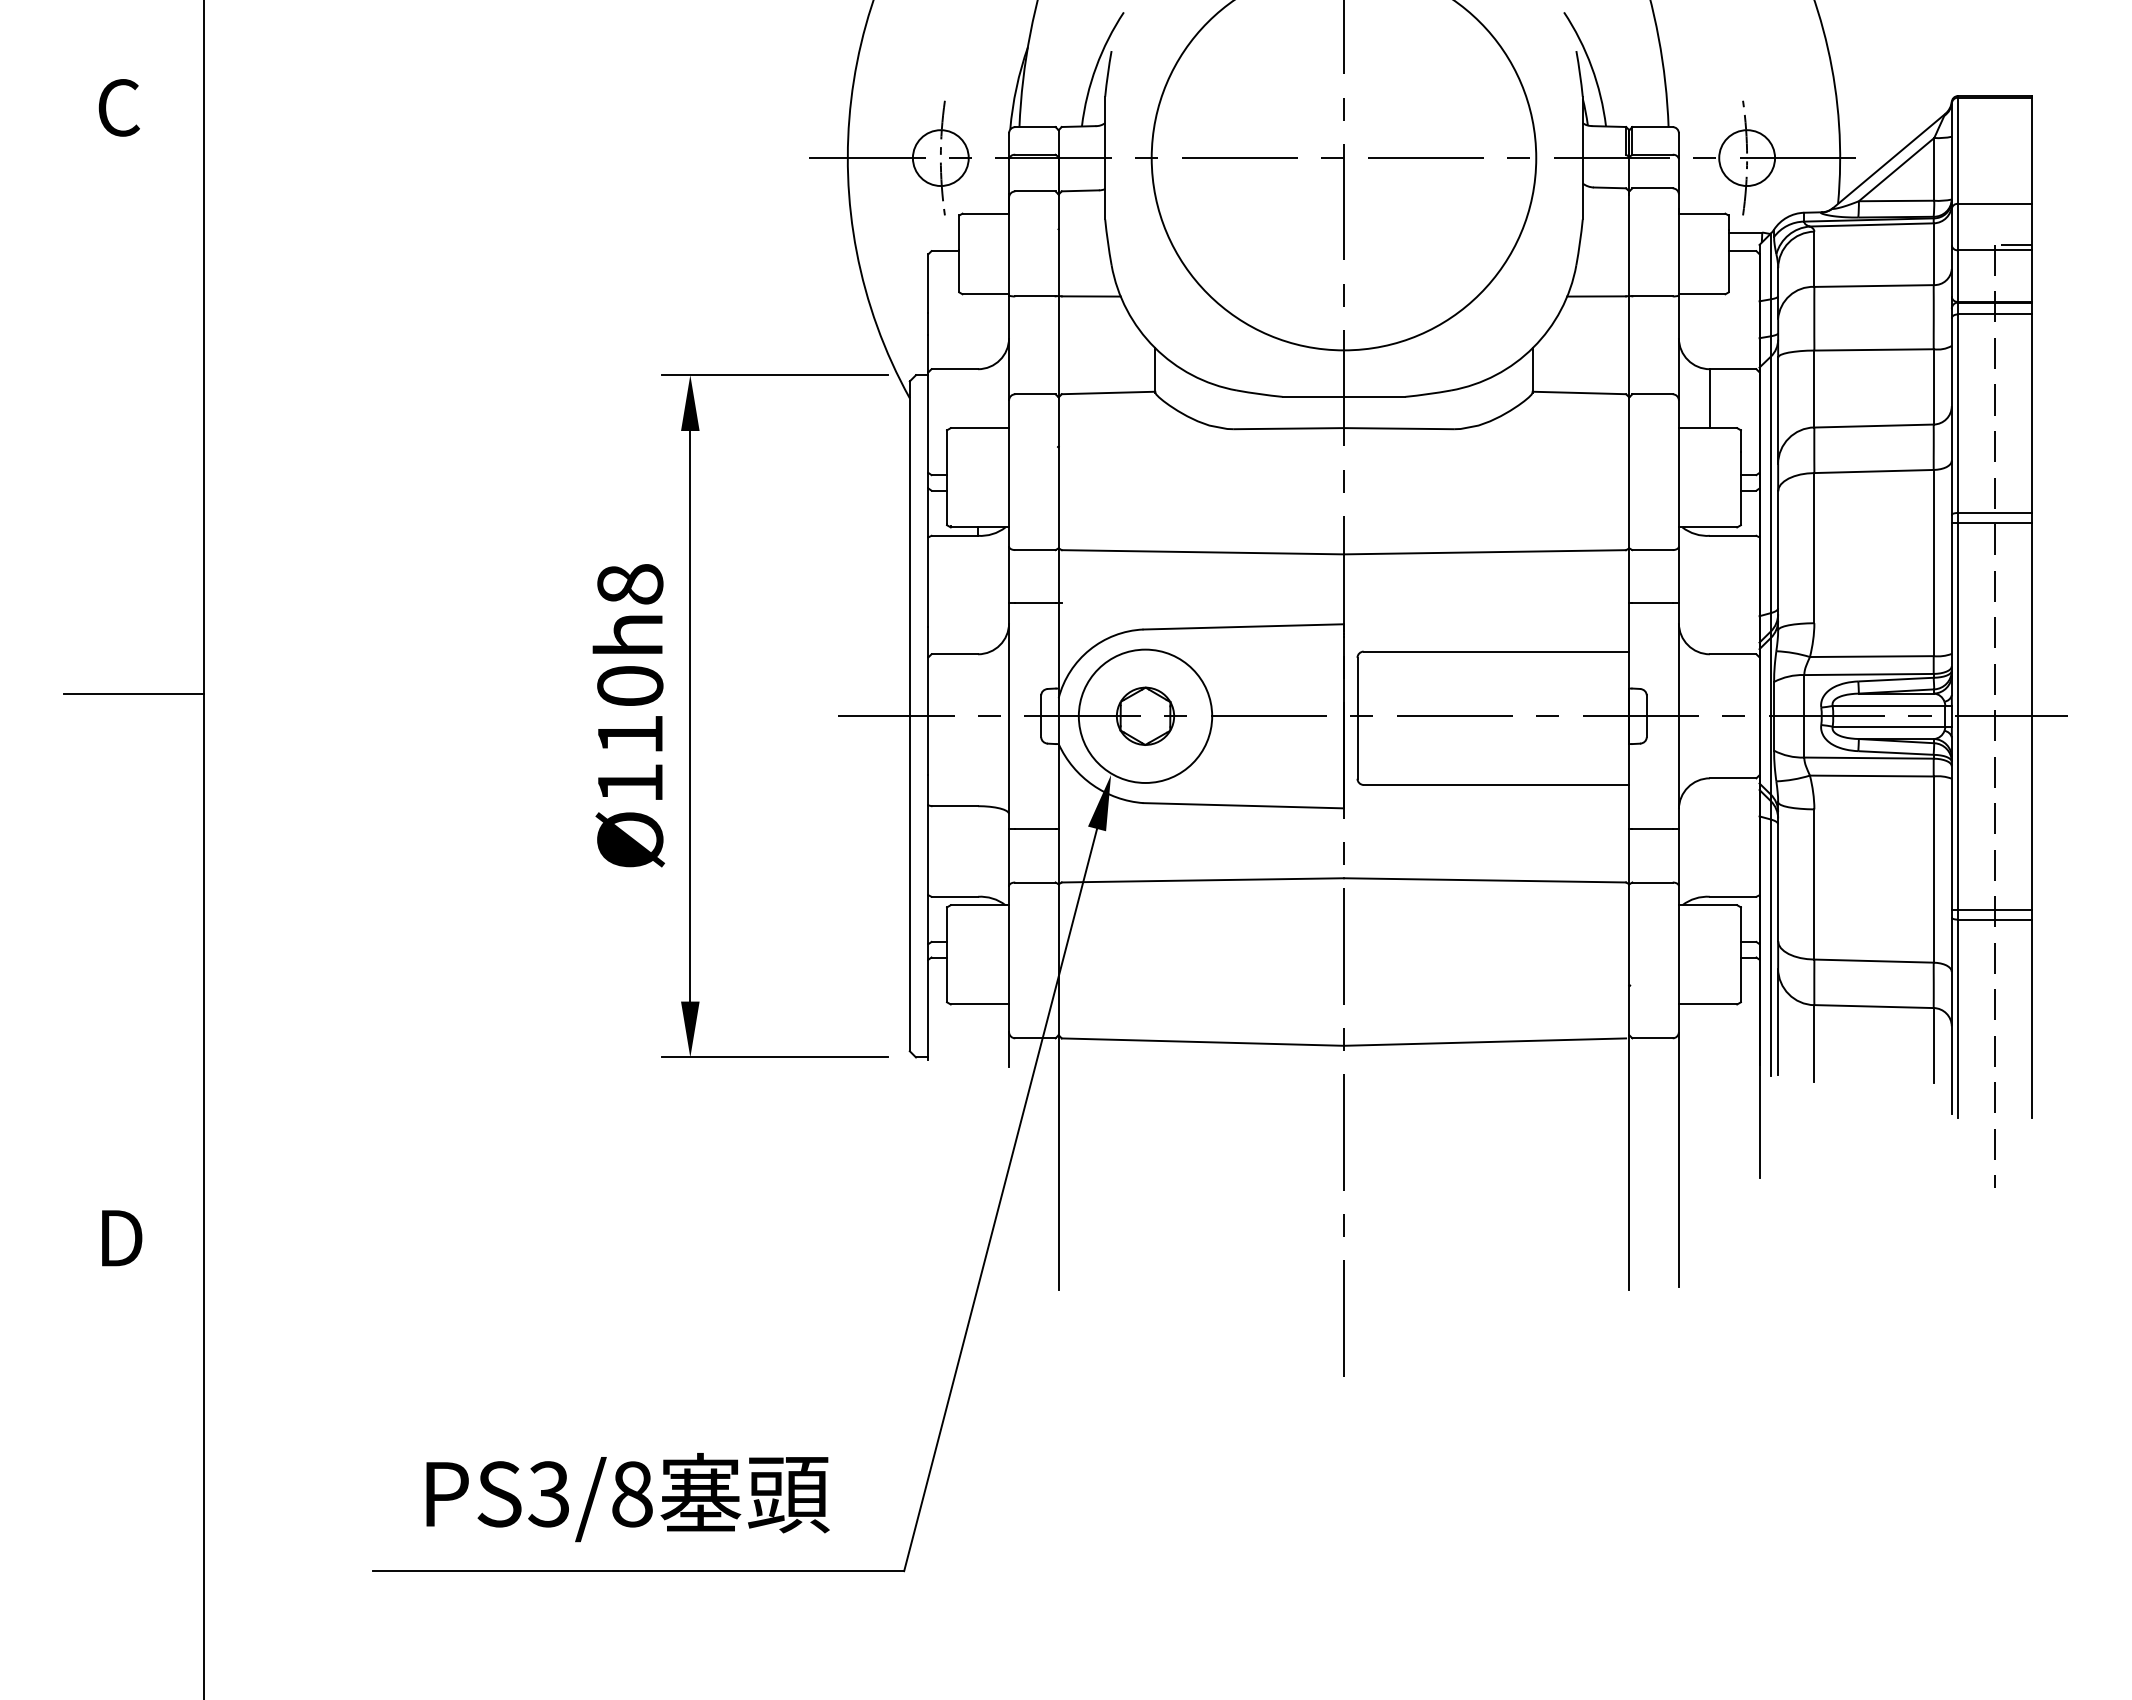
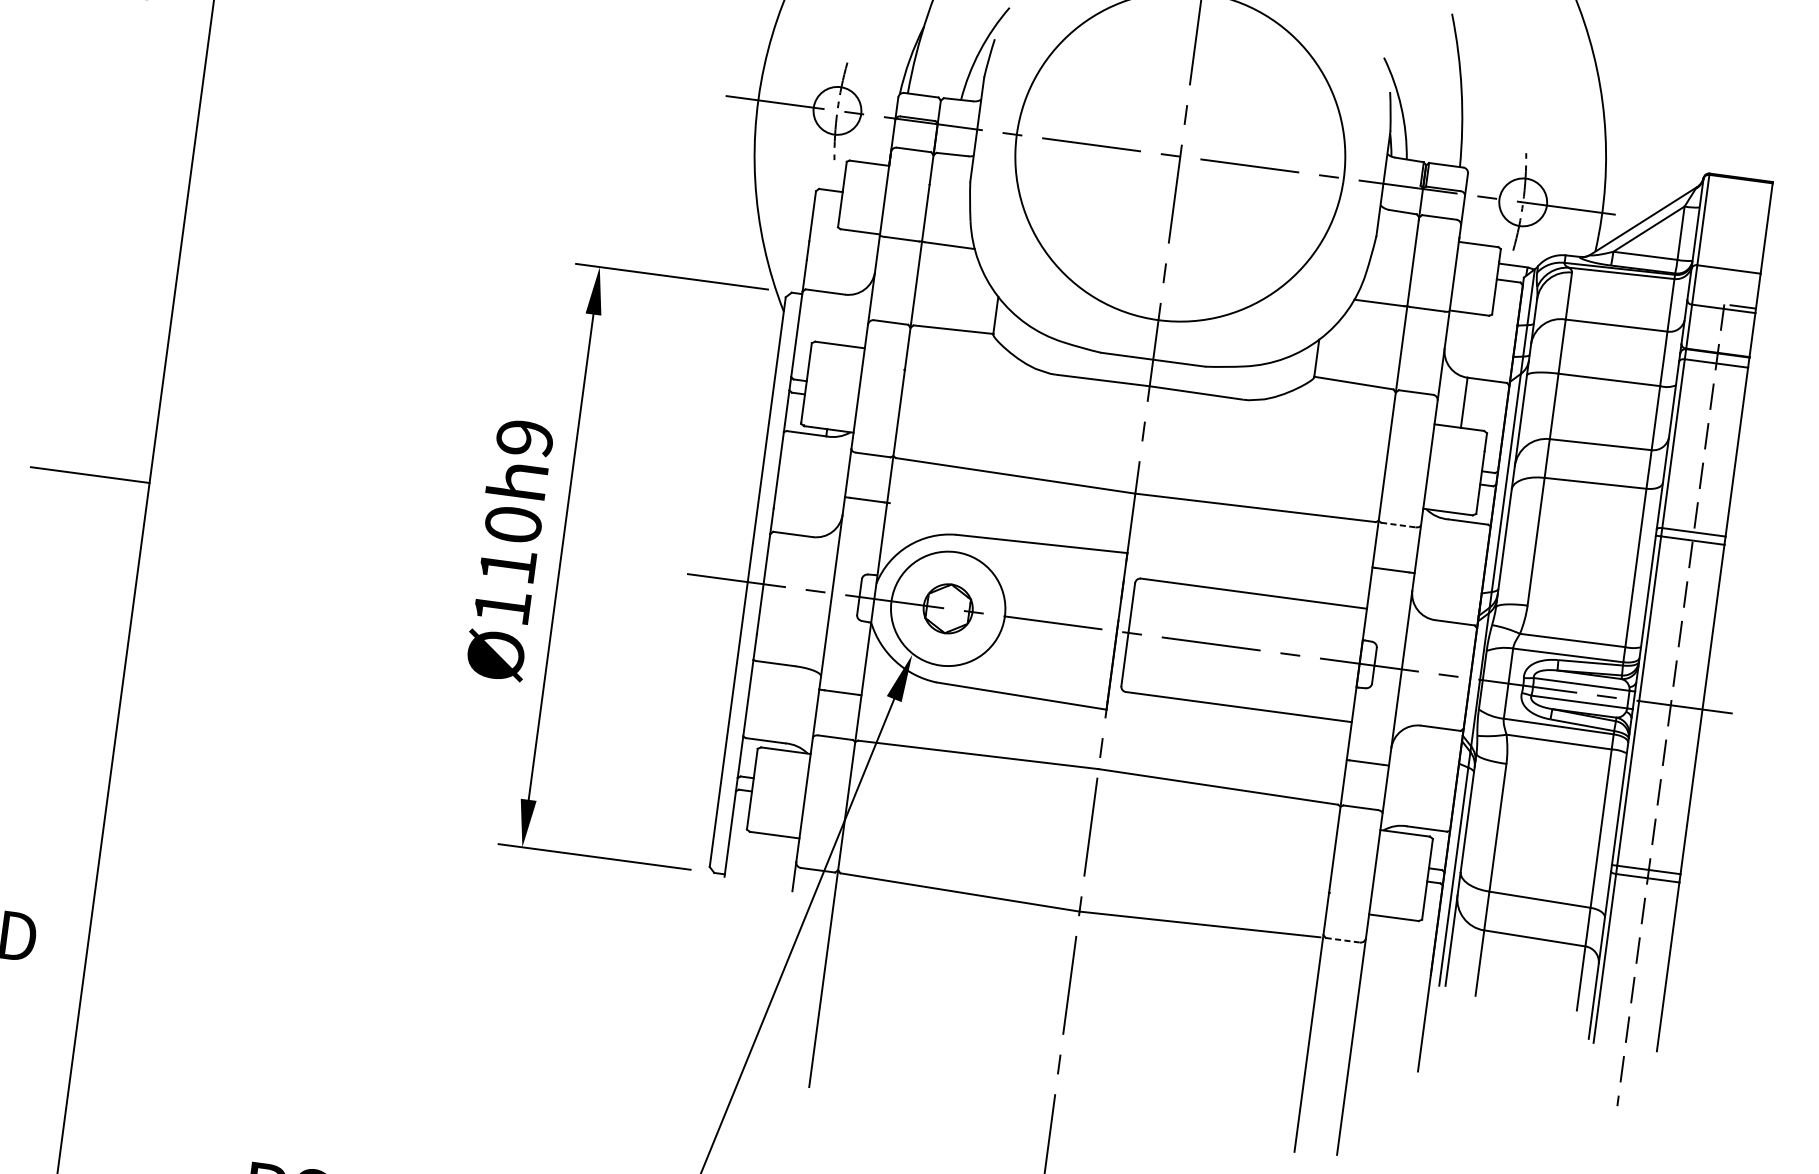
line: (1653, 550) -> (1399, 525), solid -> dashed
text: (630, 584) -> (525, 438), Ø110h8 -> Ø110h9
line: (1653, 1038) -> (1343, 940), solid -> dashed

